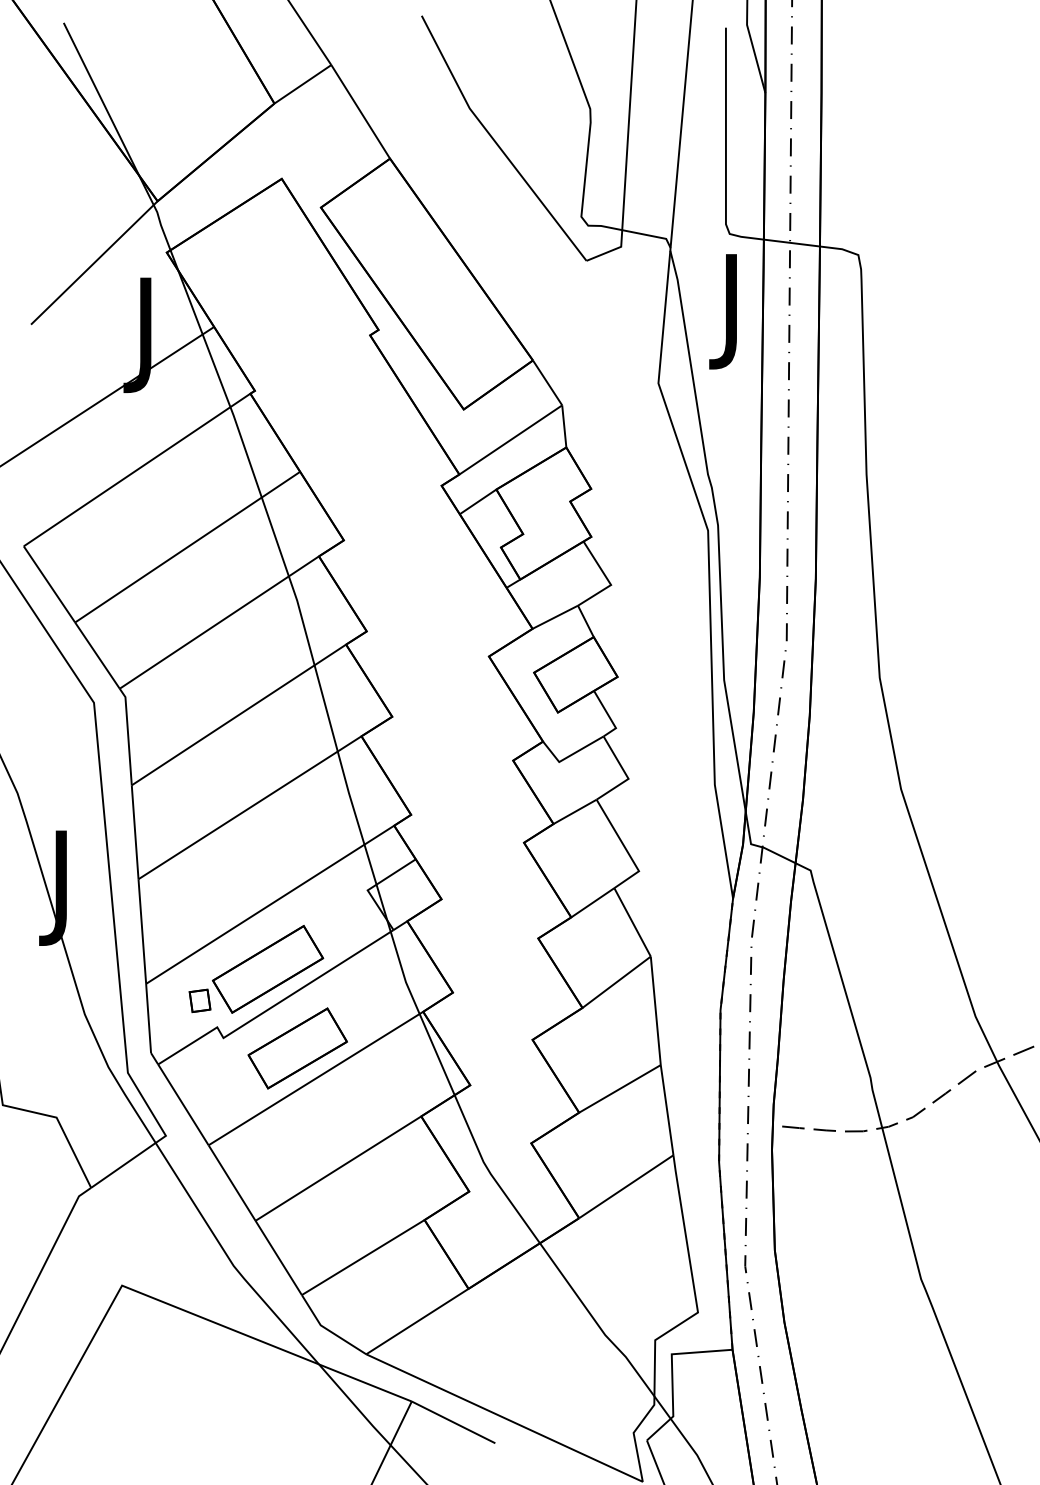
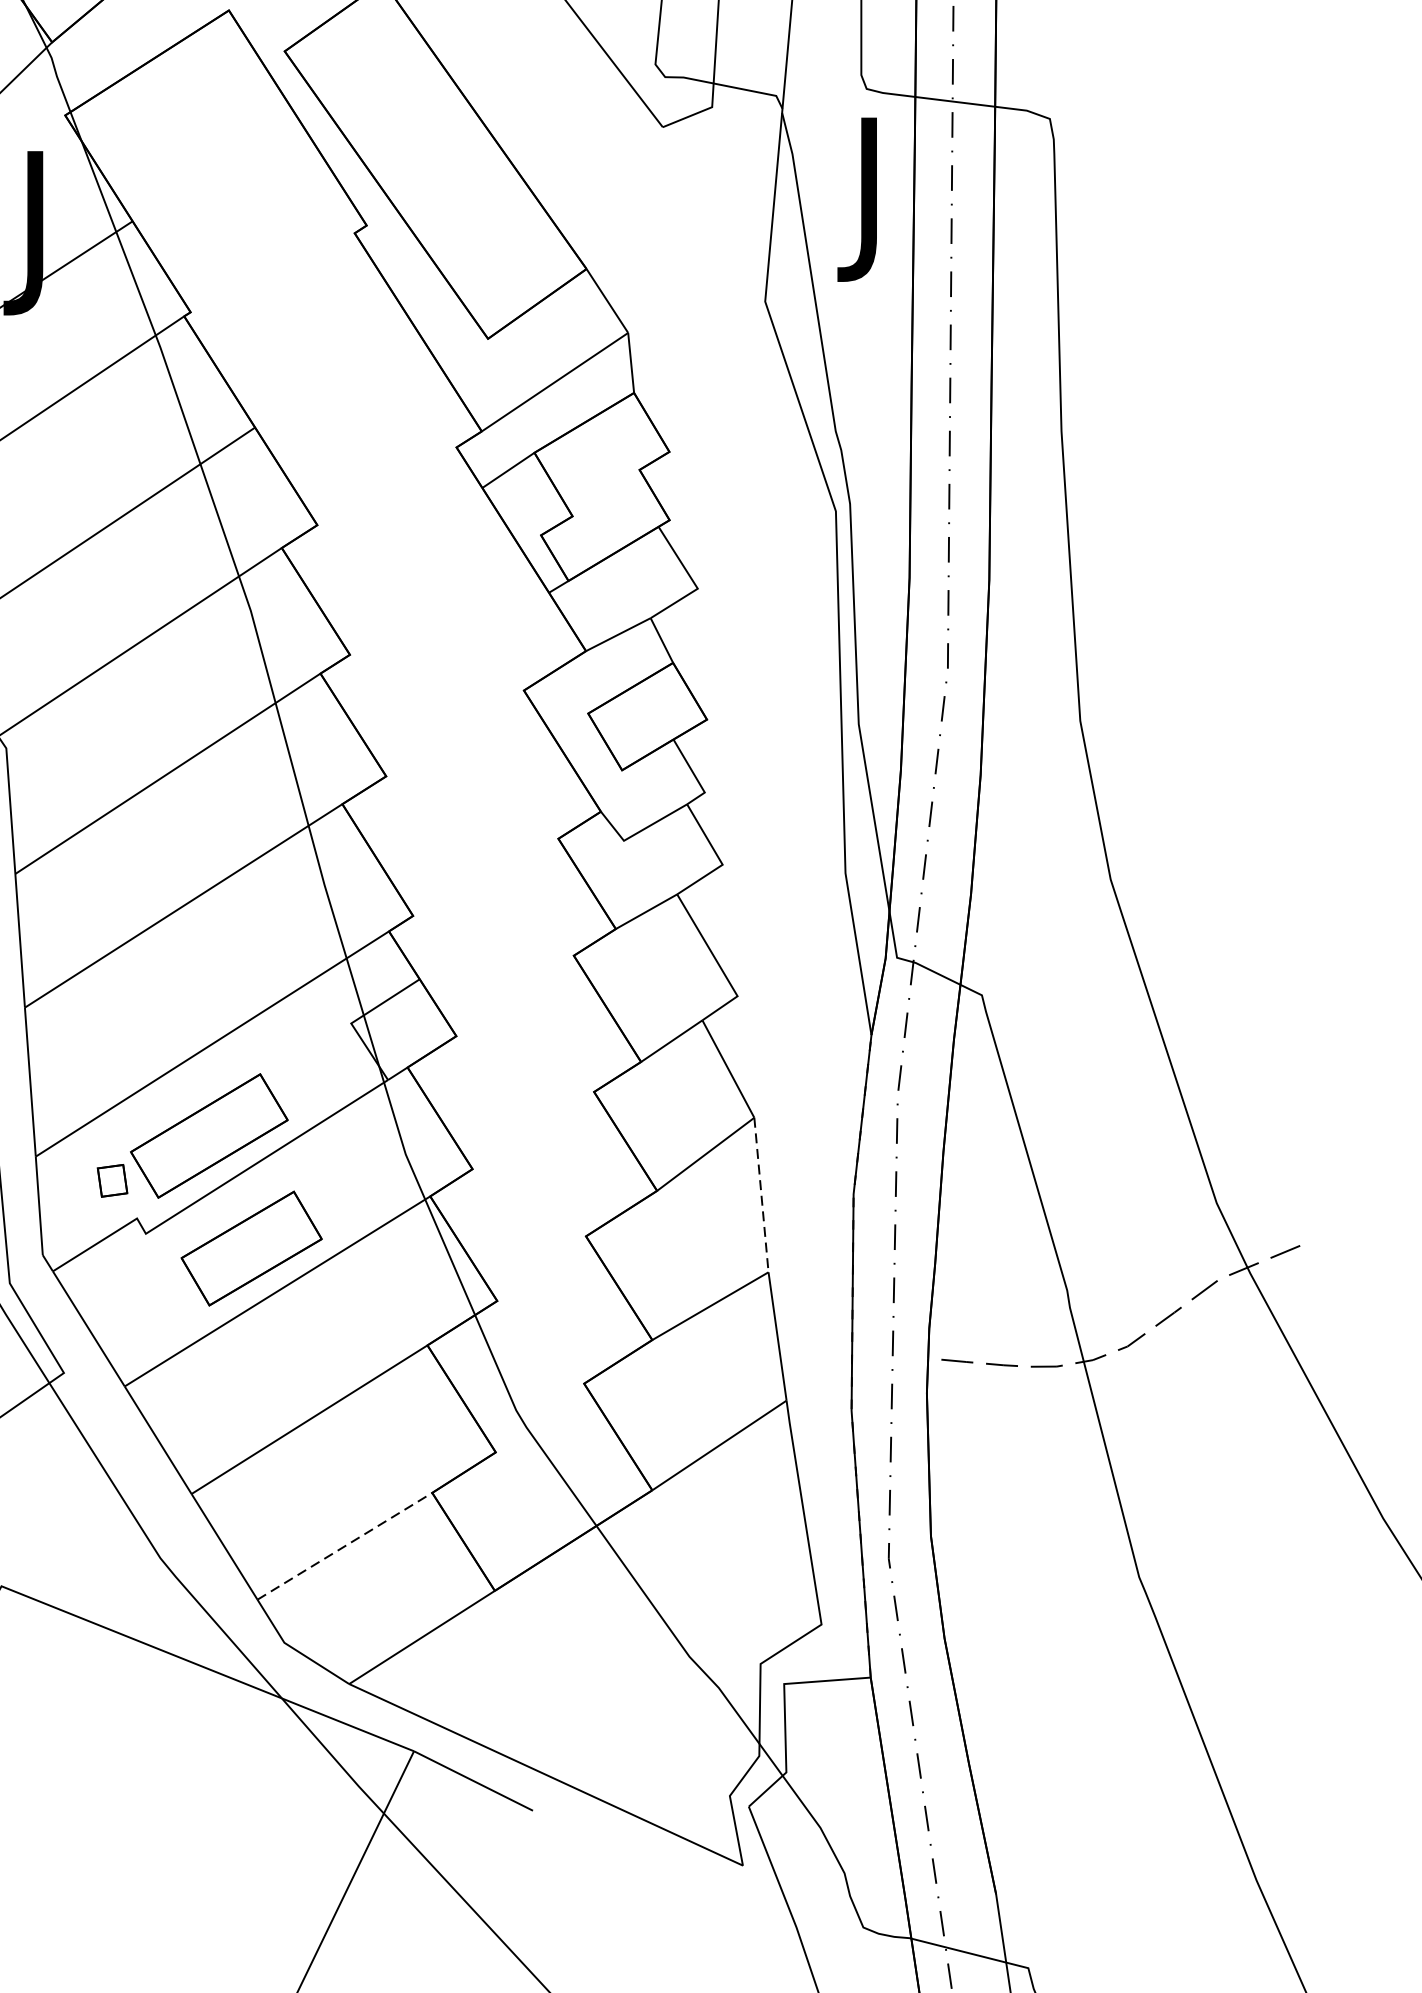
line: (655, 1011) -> (761, 1195), solid -> dashed
line: (363, 1257) -> (345, 1546), solid -> dashed

